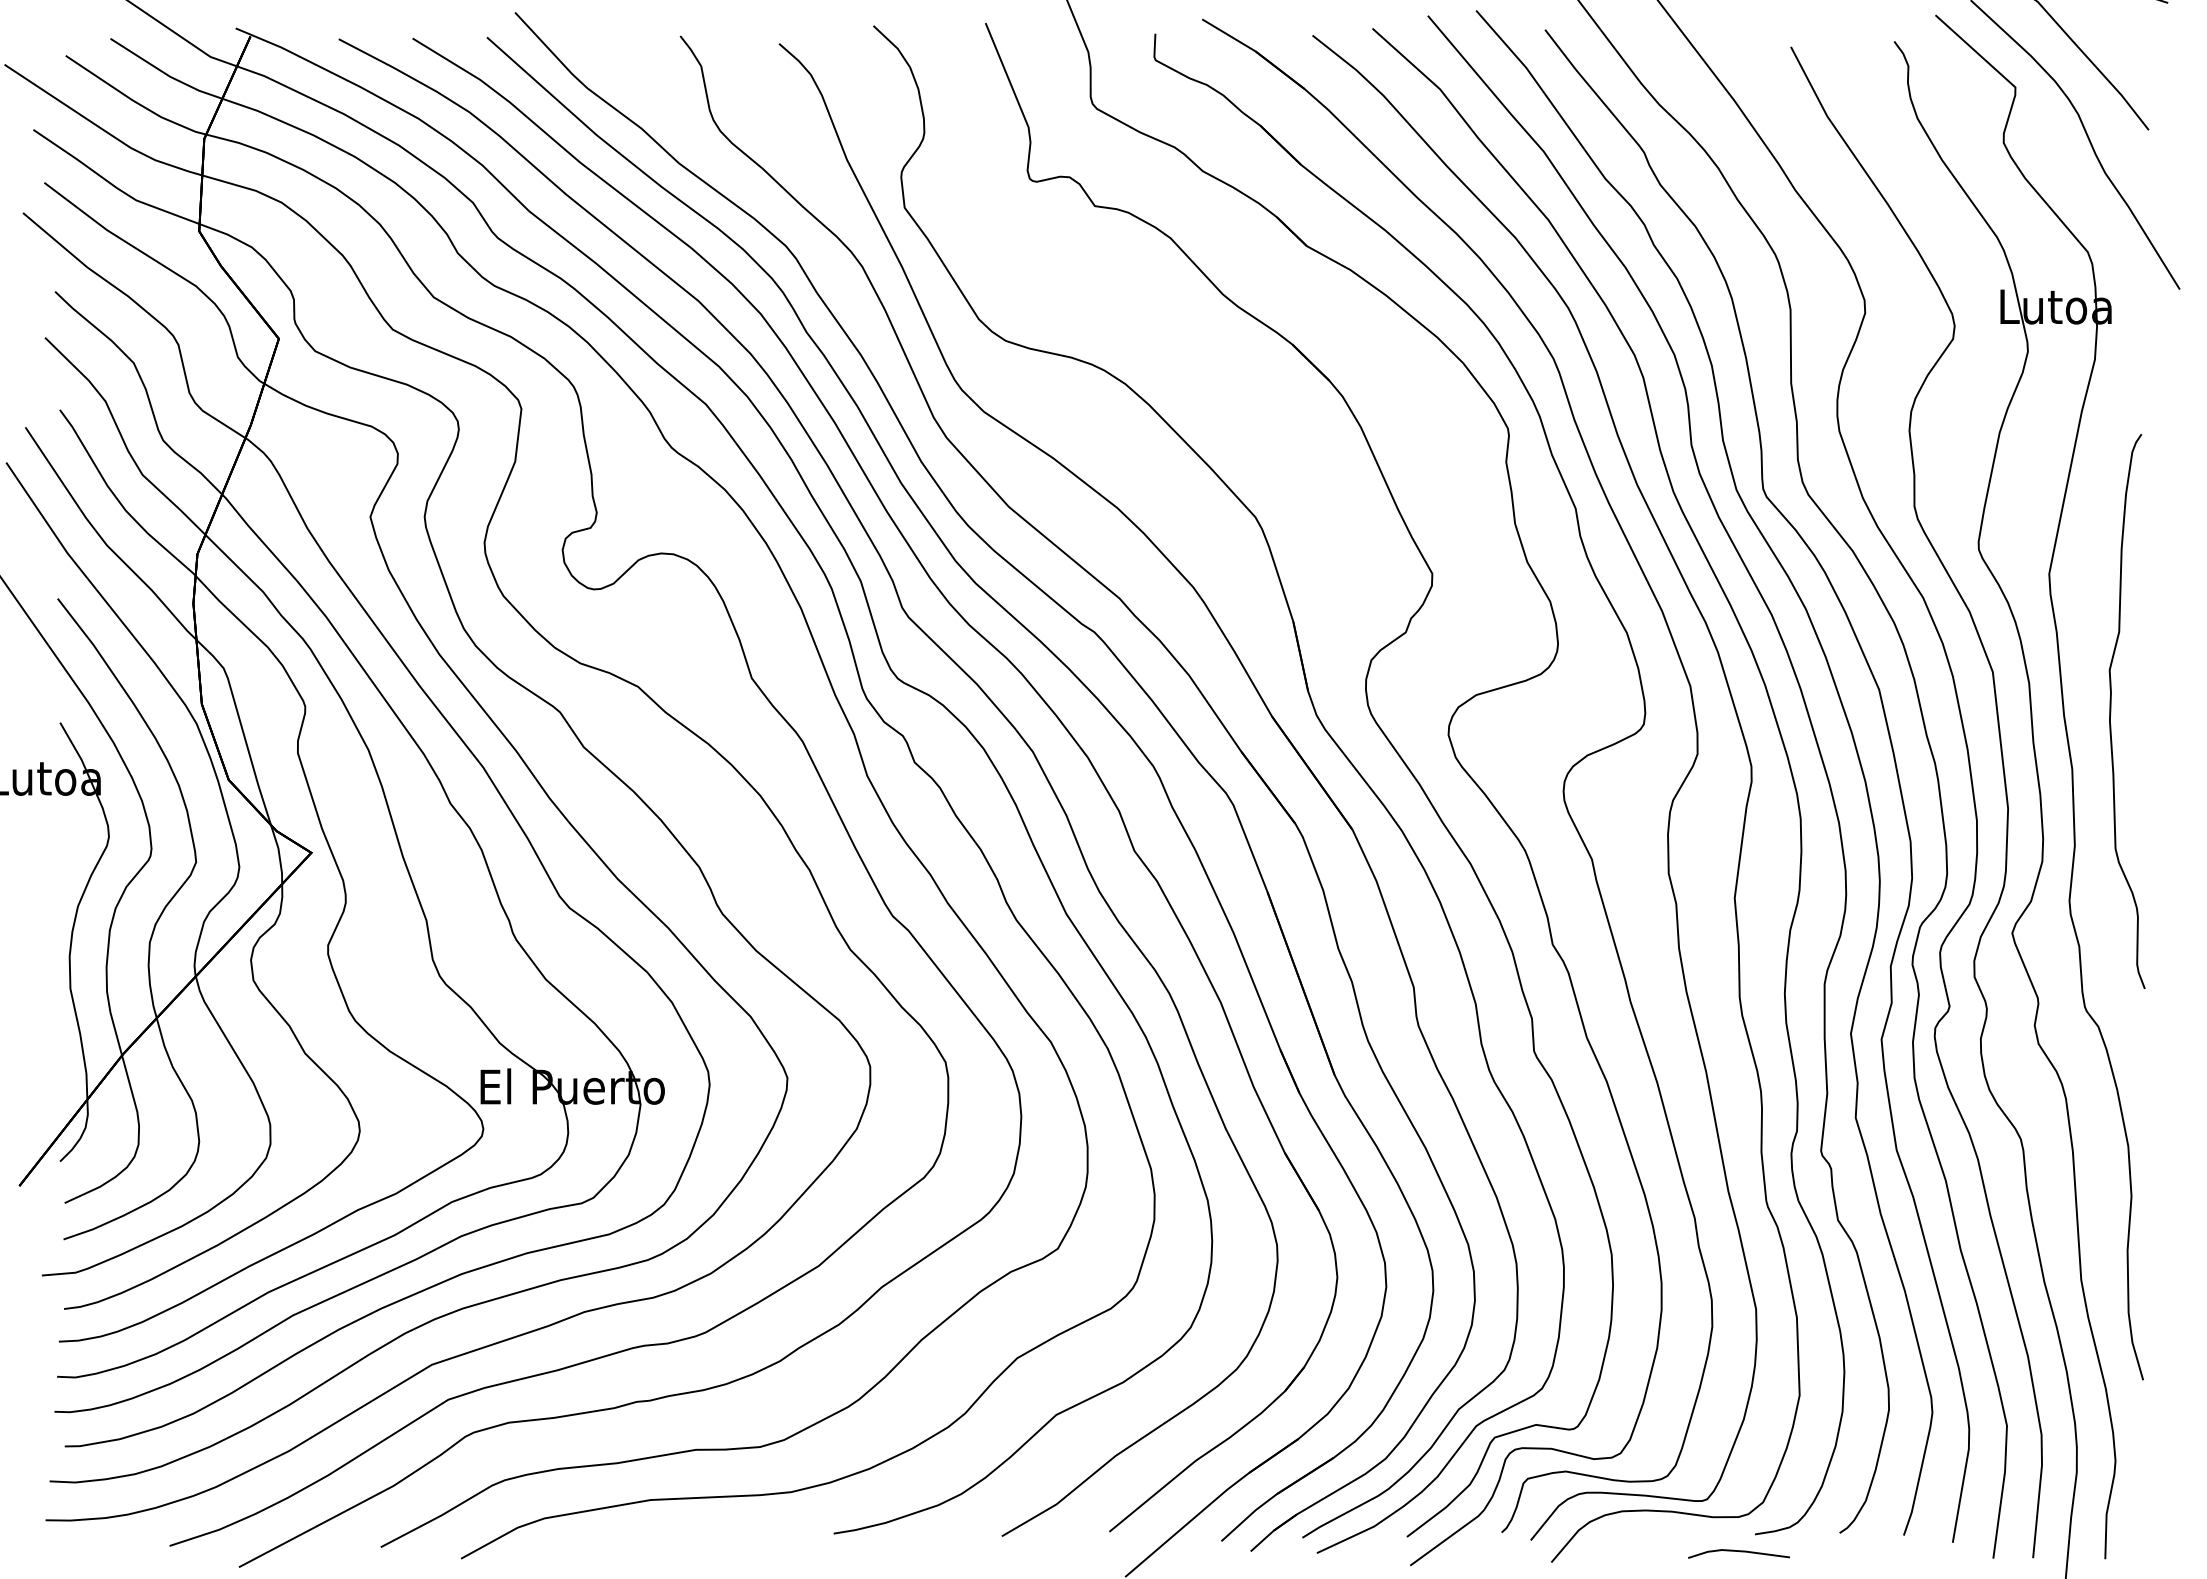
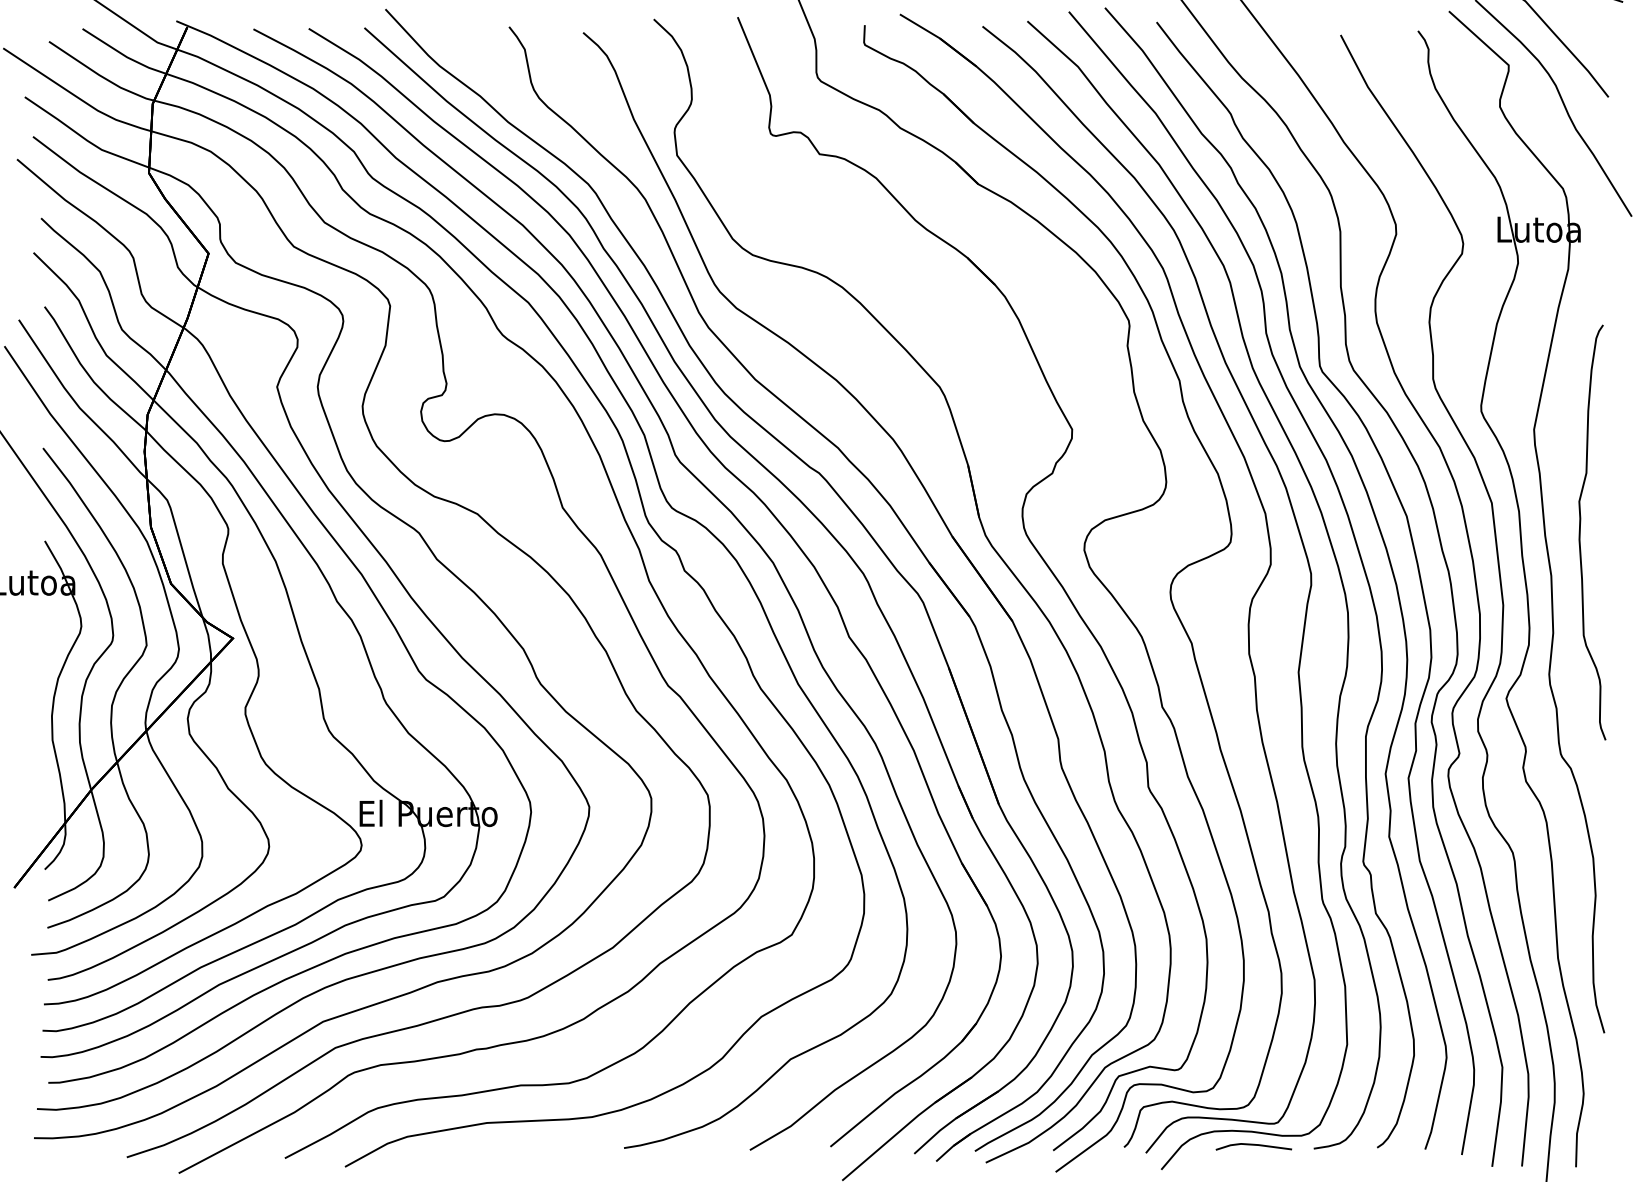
line: (1739, 1552) -> (1254, 1145), moved

